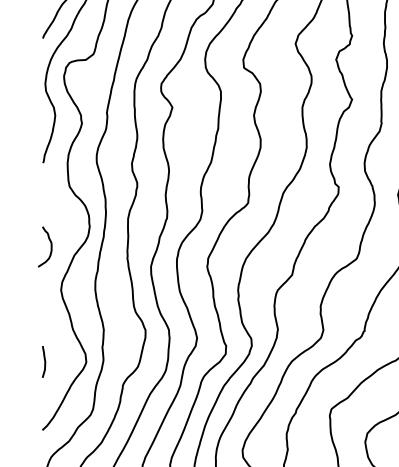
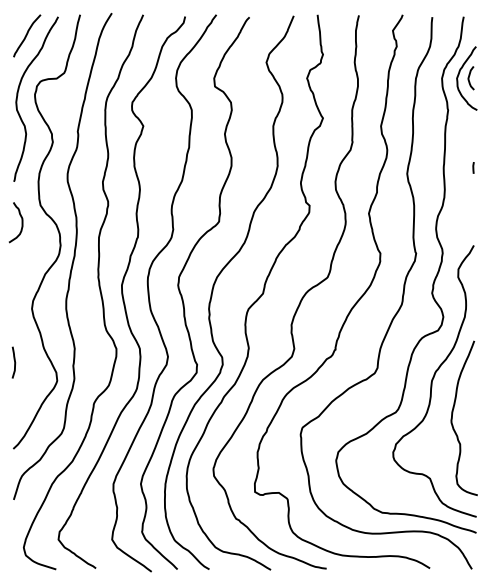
curve: (50, 246) -> (21, 222), moved
curve: (44, 361) -> (14, 362), moved

